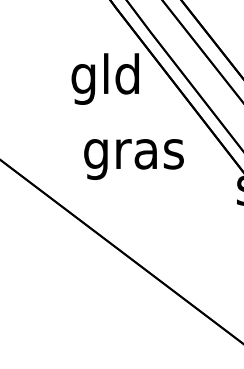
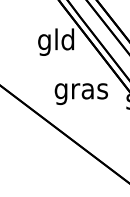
text: (132, 160) -> (80, 94), moved

